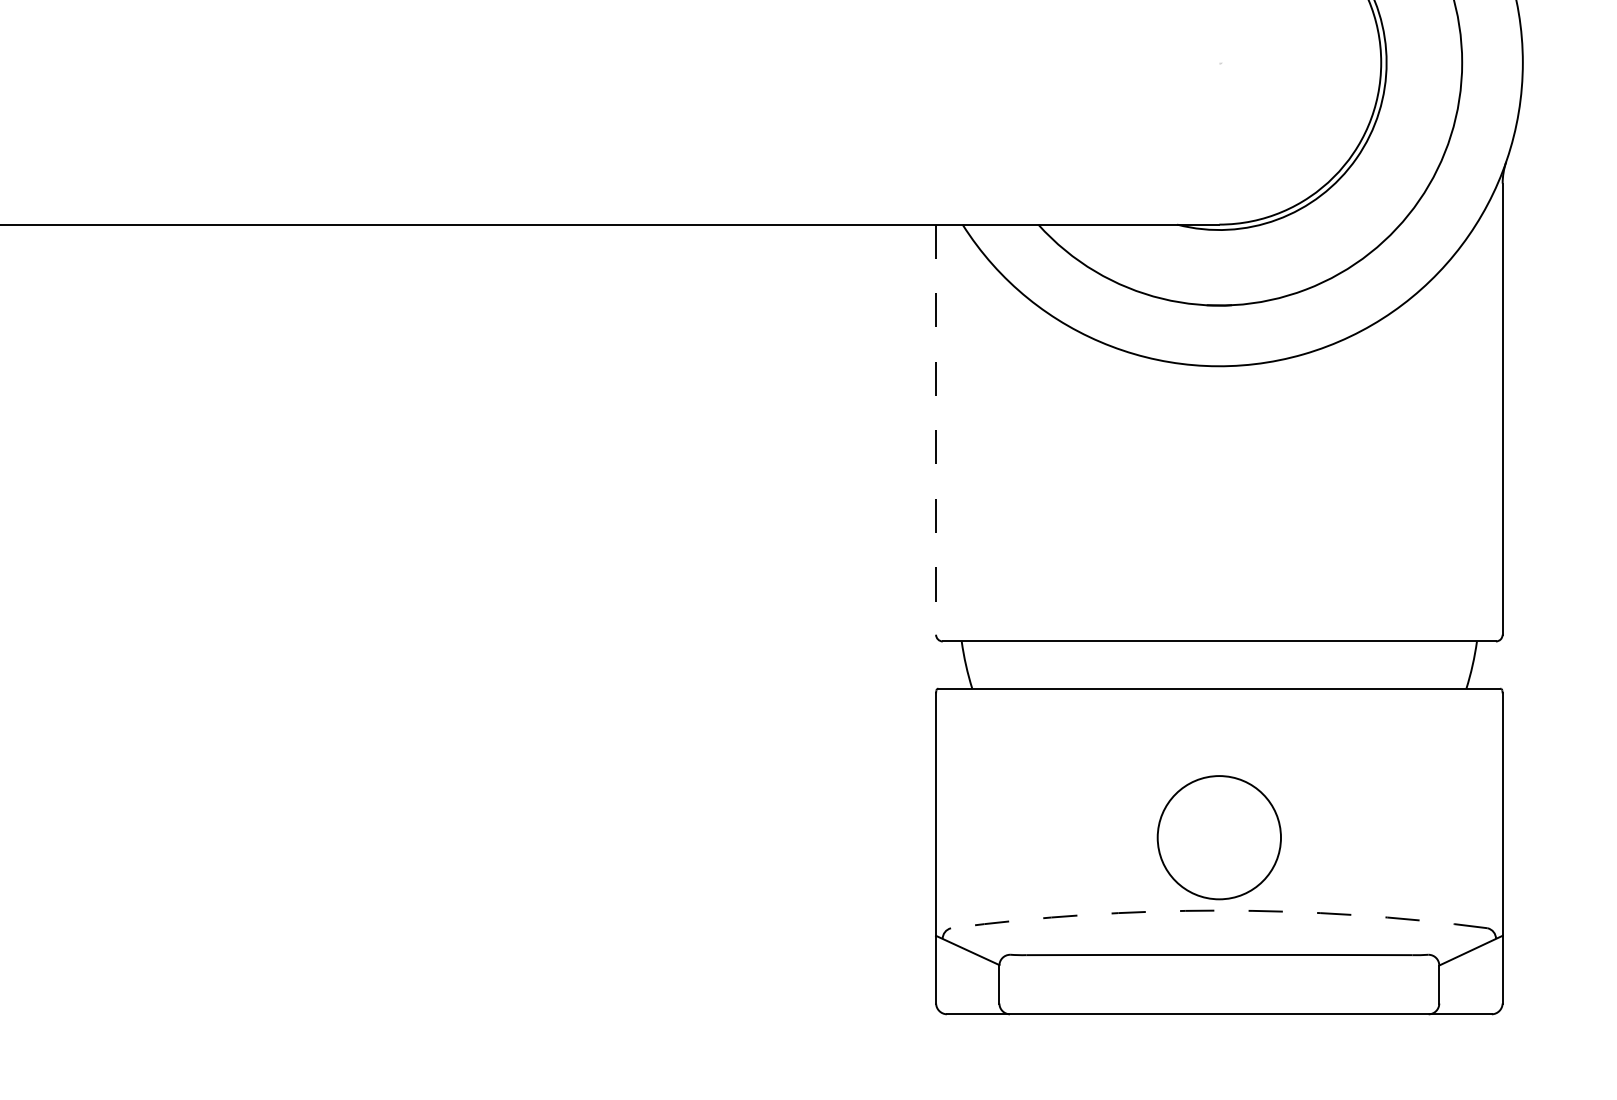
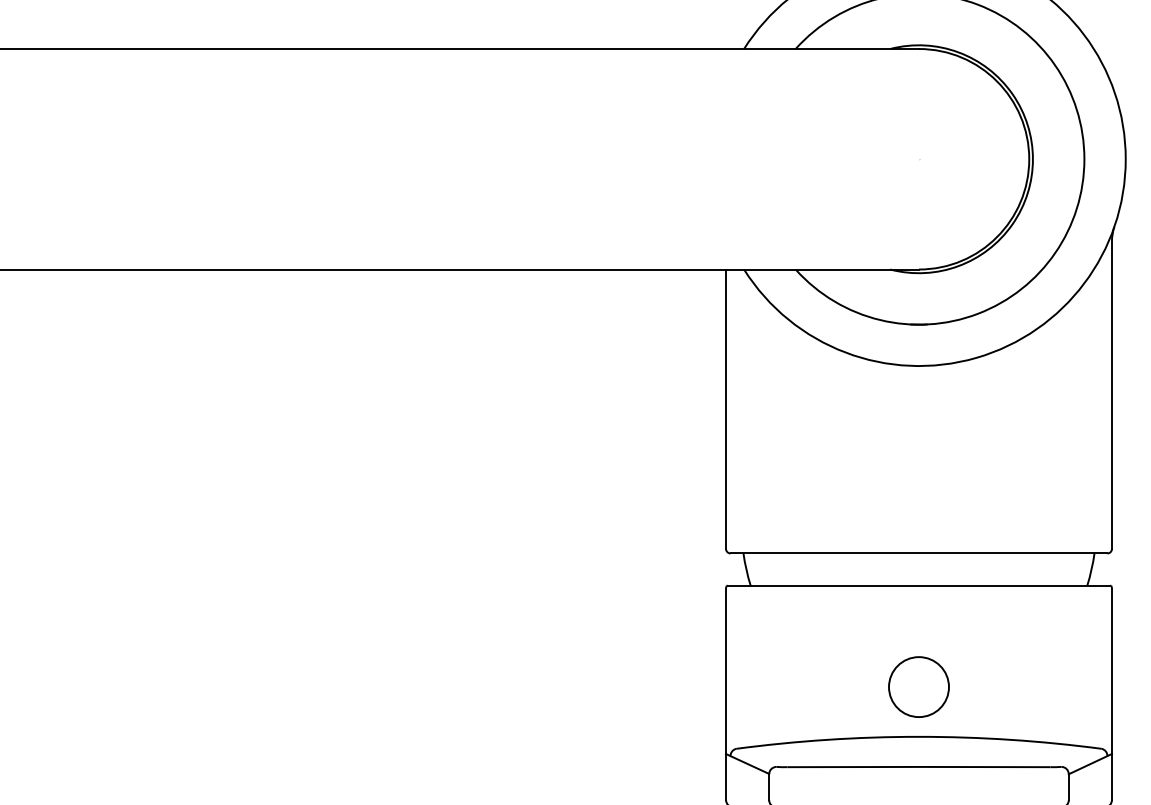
line: (936, 430) -> (726, 409), dashed -> solid
circle: (1218, 836) -> (918, 686), size x0.71
arc: (1218, 910) -> (918, 736), dashed -> solid

